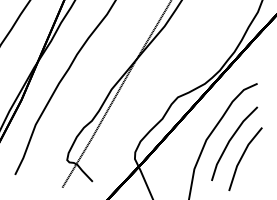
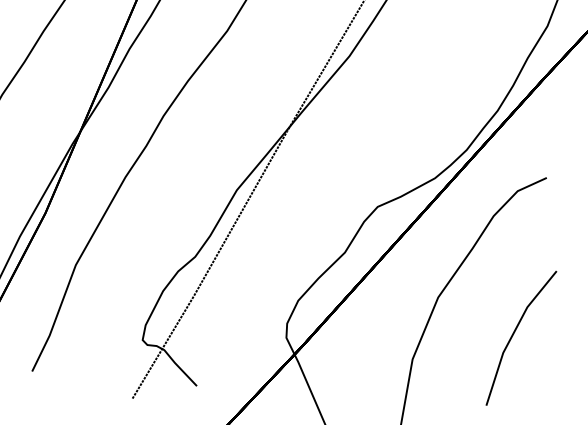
line: (230, 141) -> (489, 300), removed

